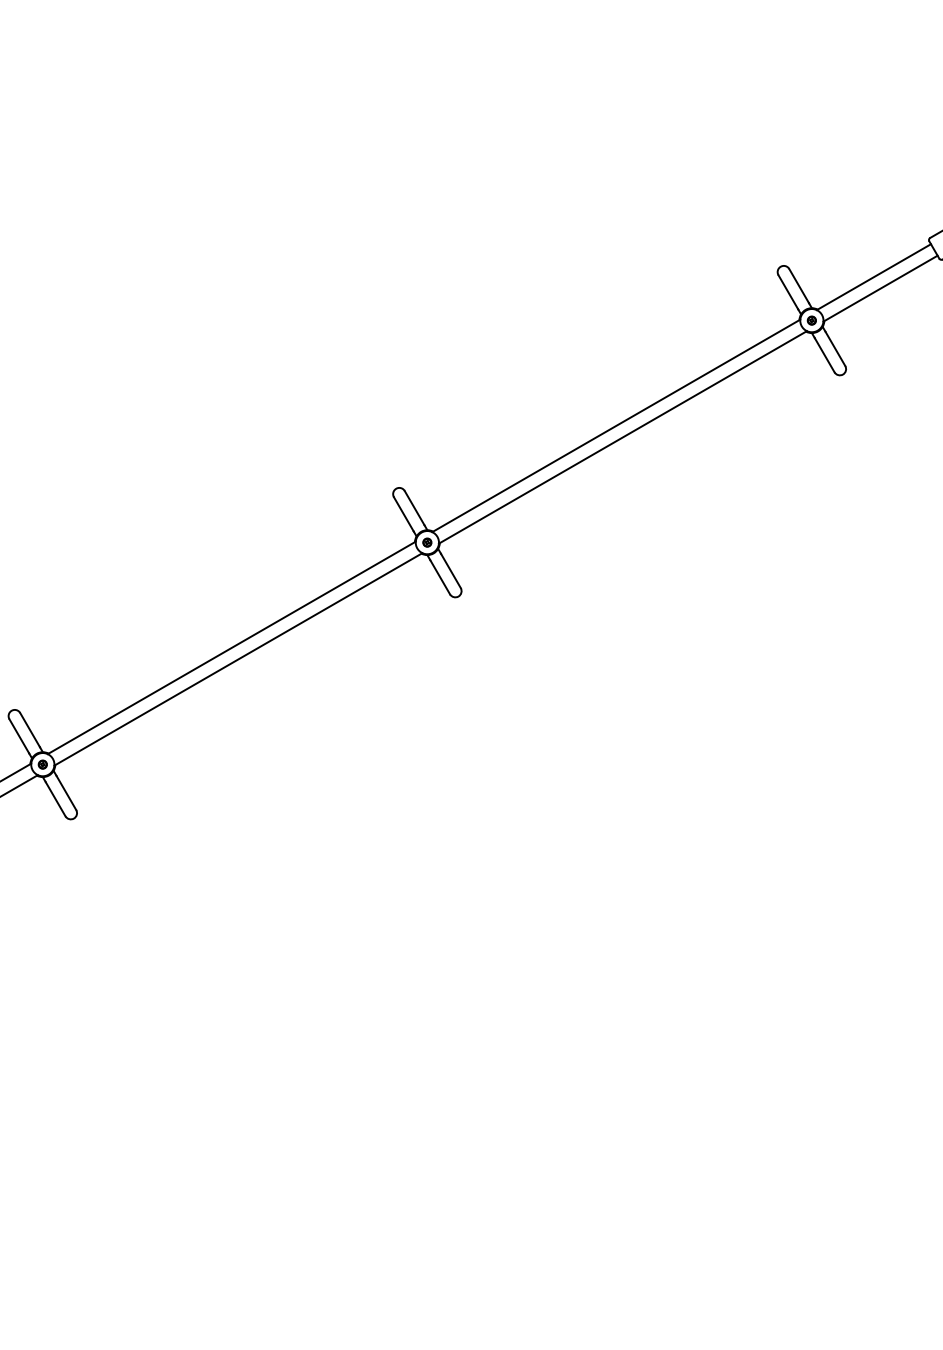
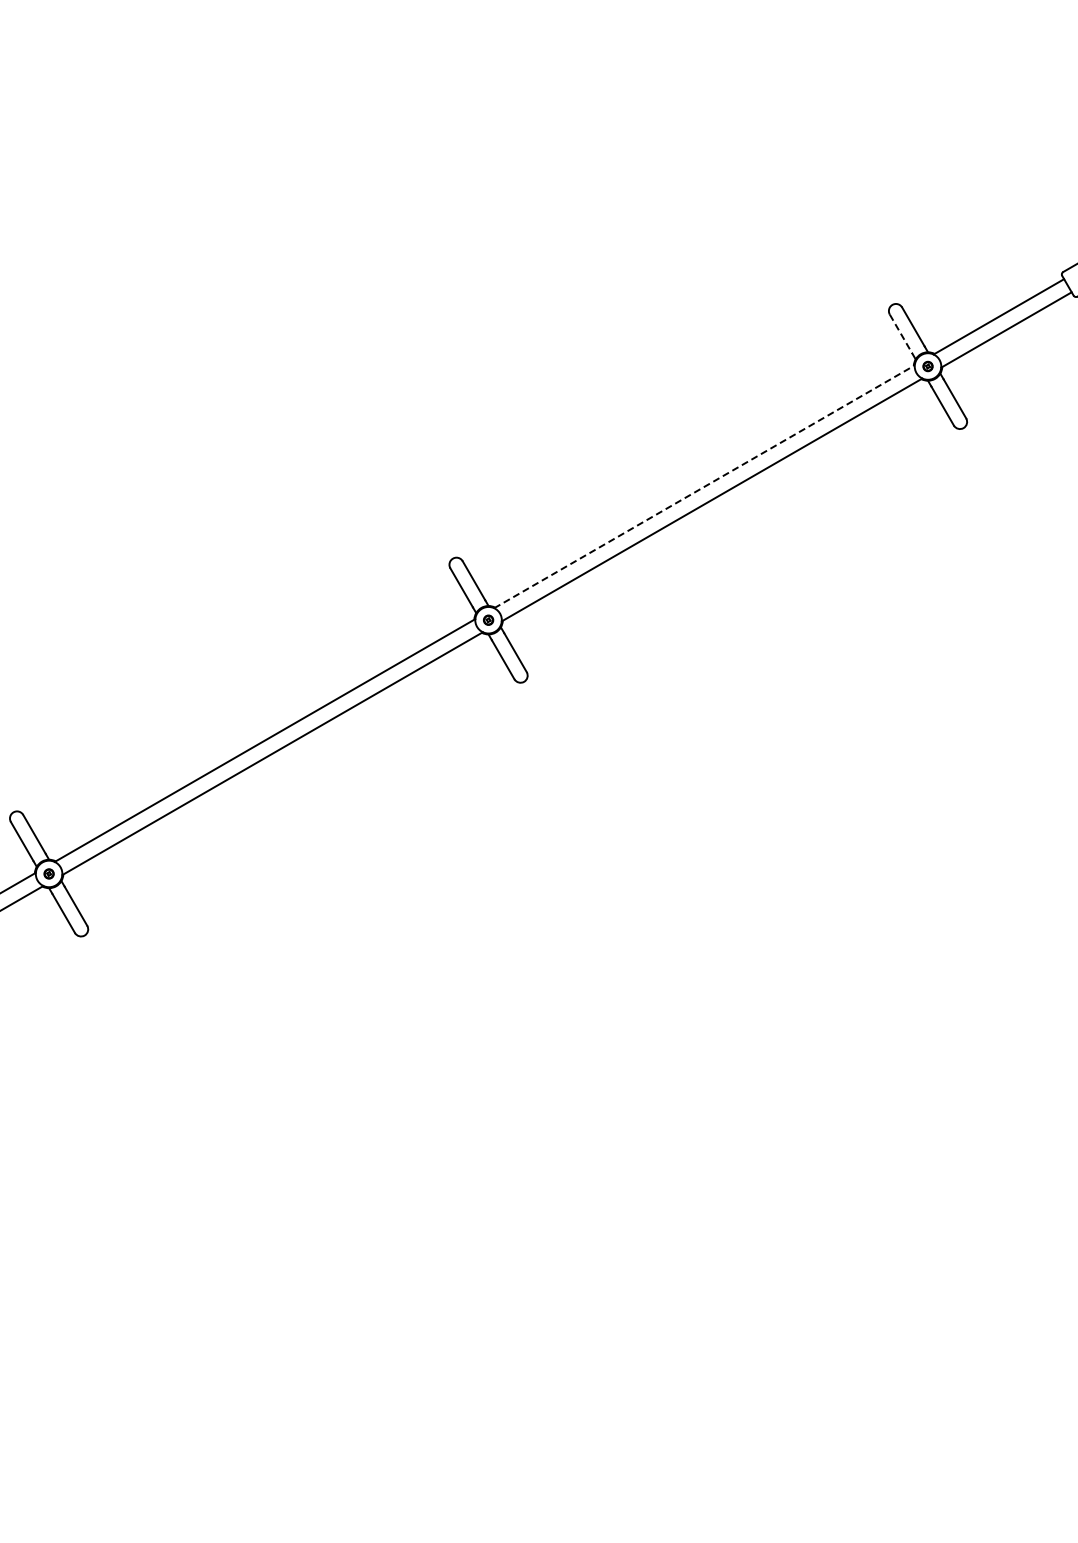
line: (788, 292) -> (901, 334), solid -> dashed
line: (616, 425) -> (704, 486), solid -> dashed

